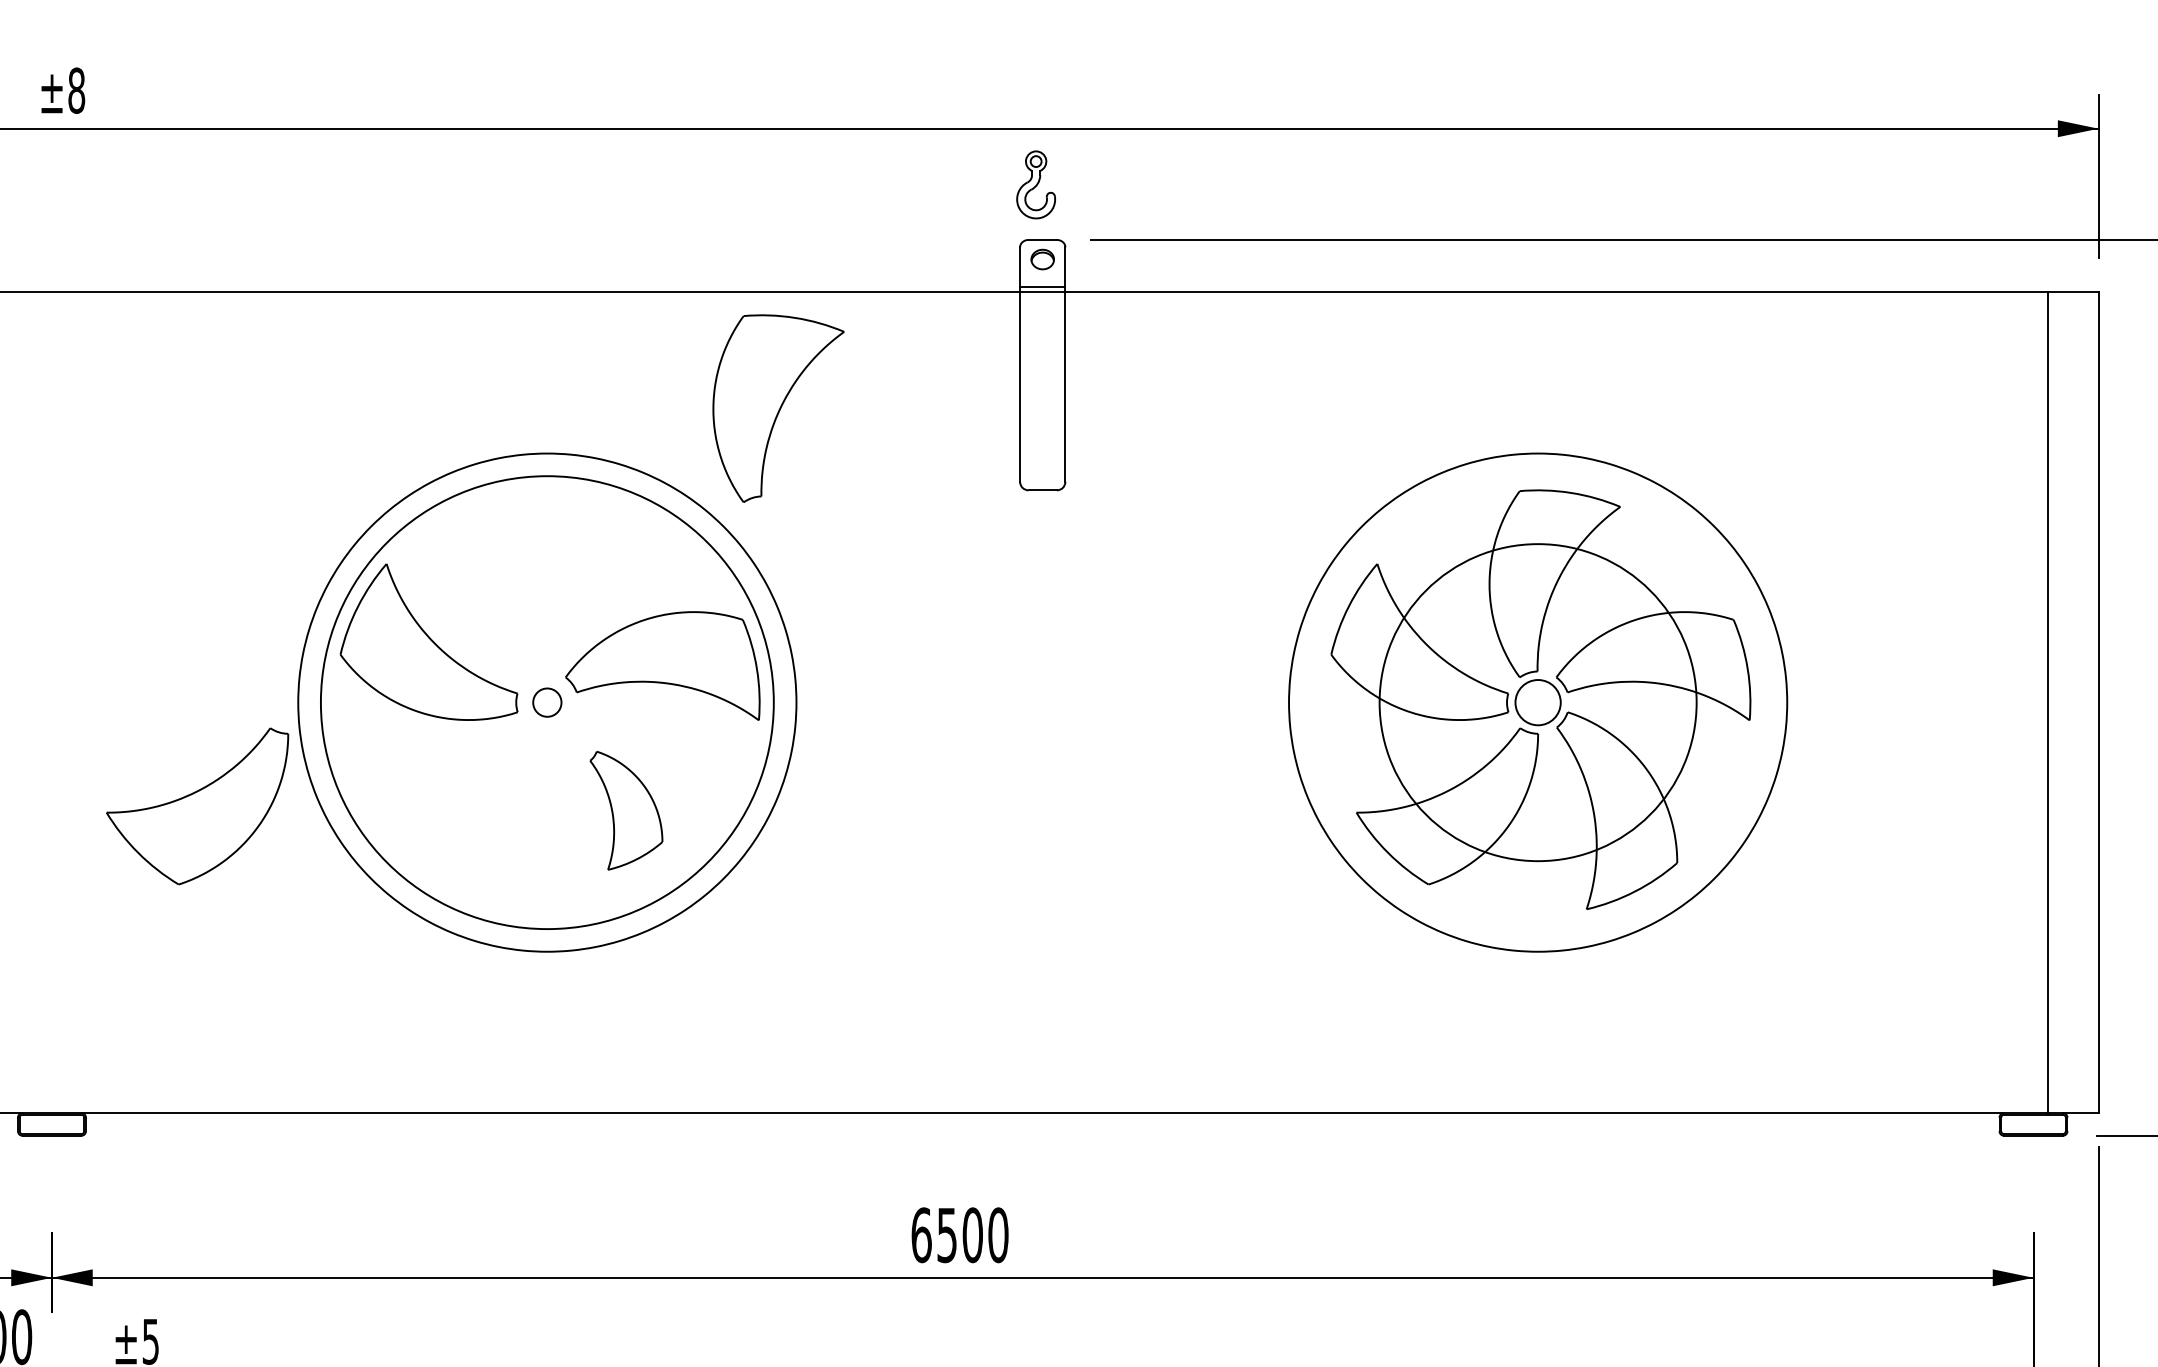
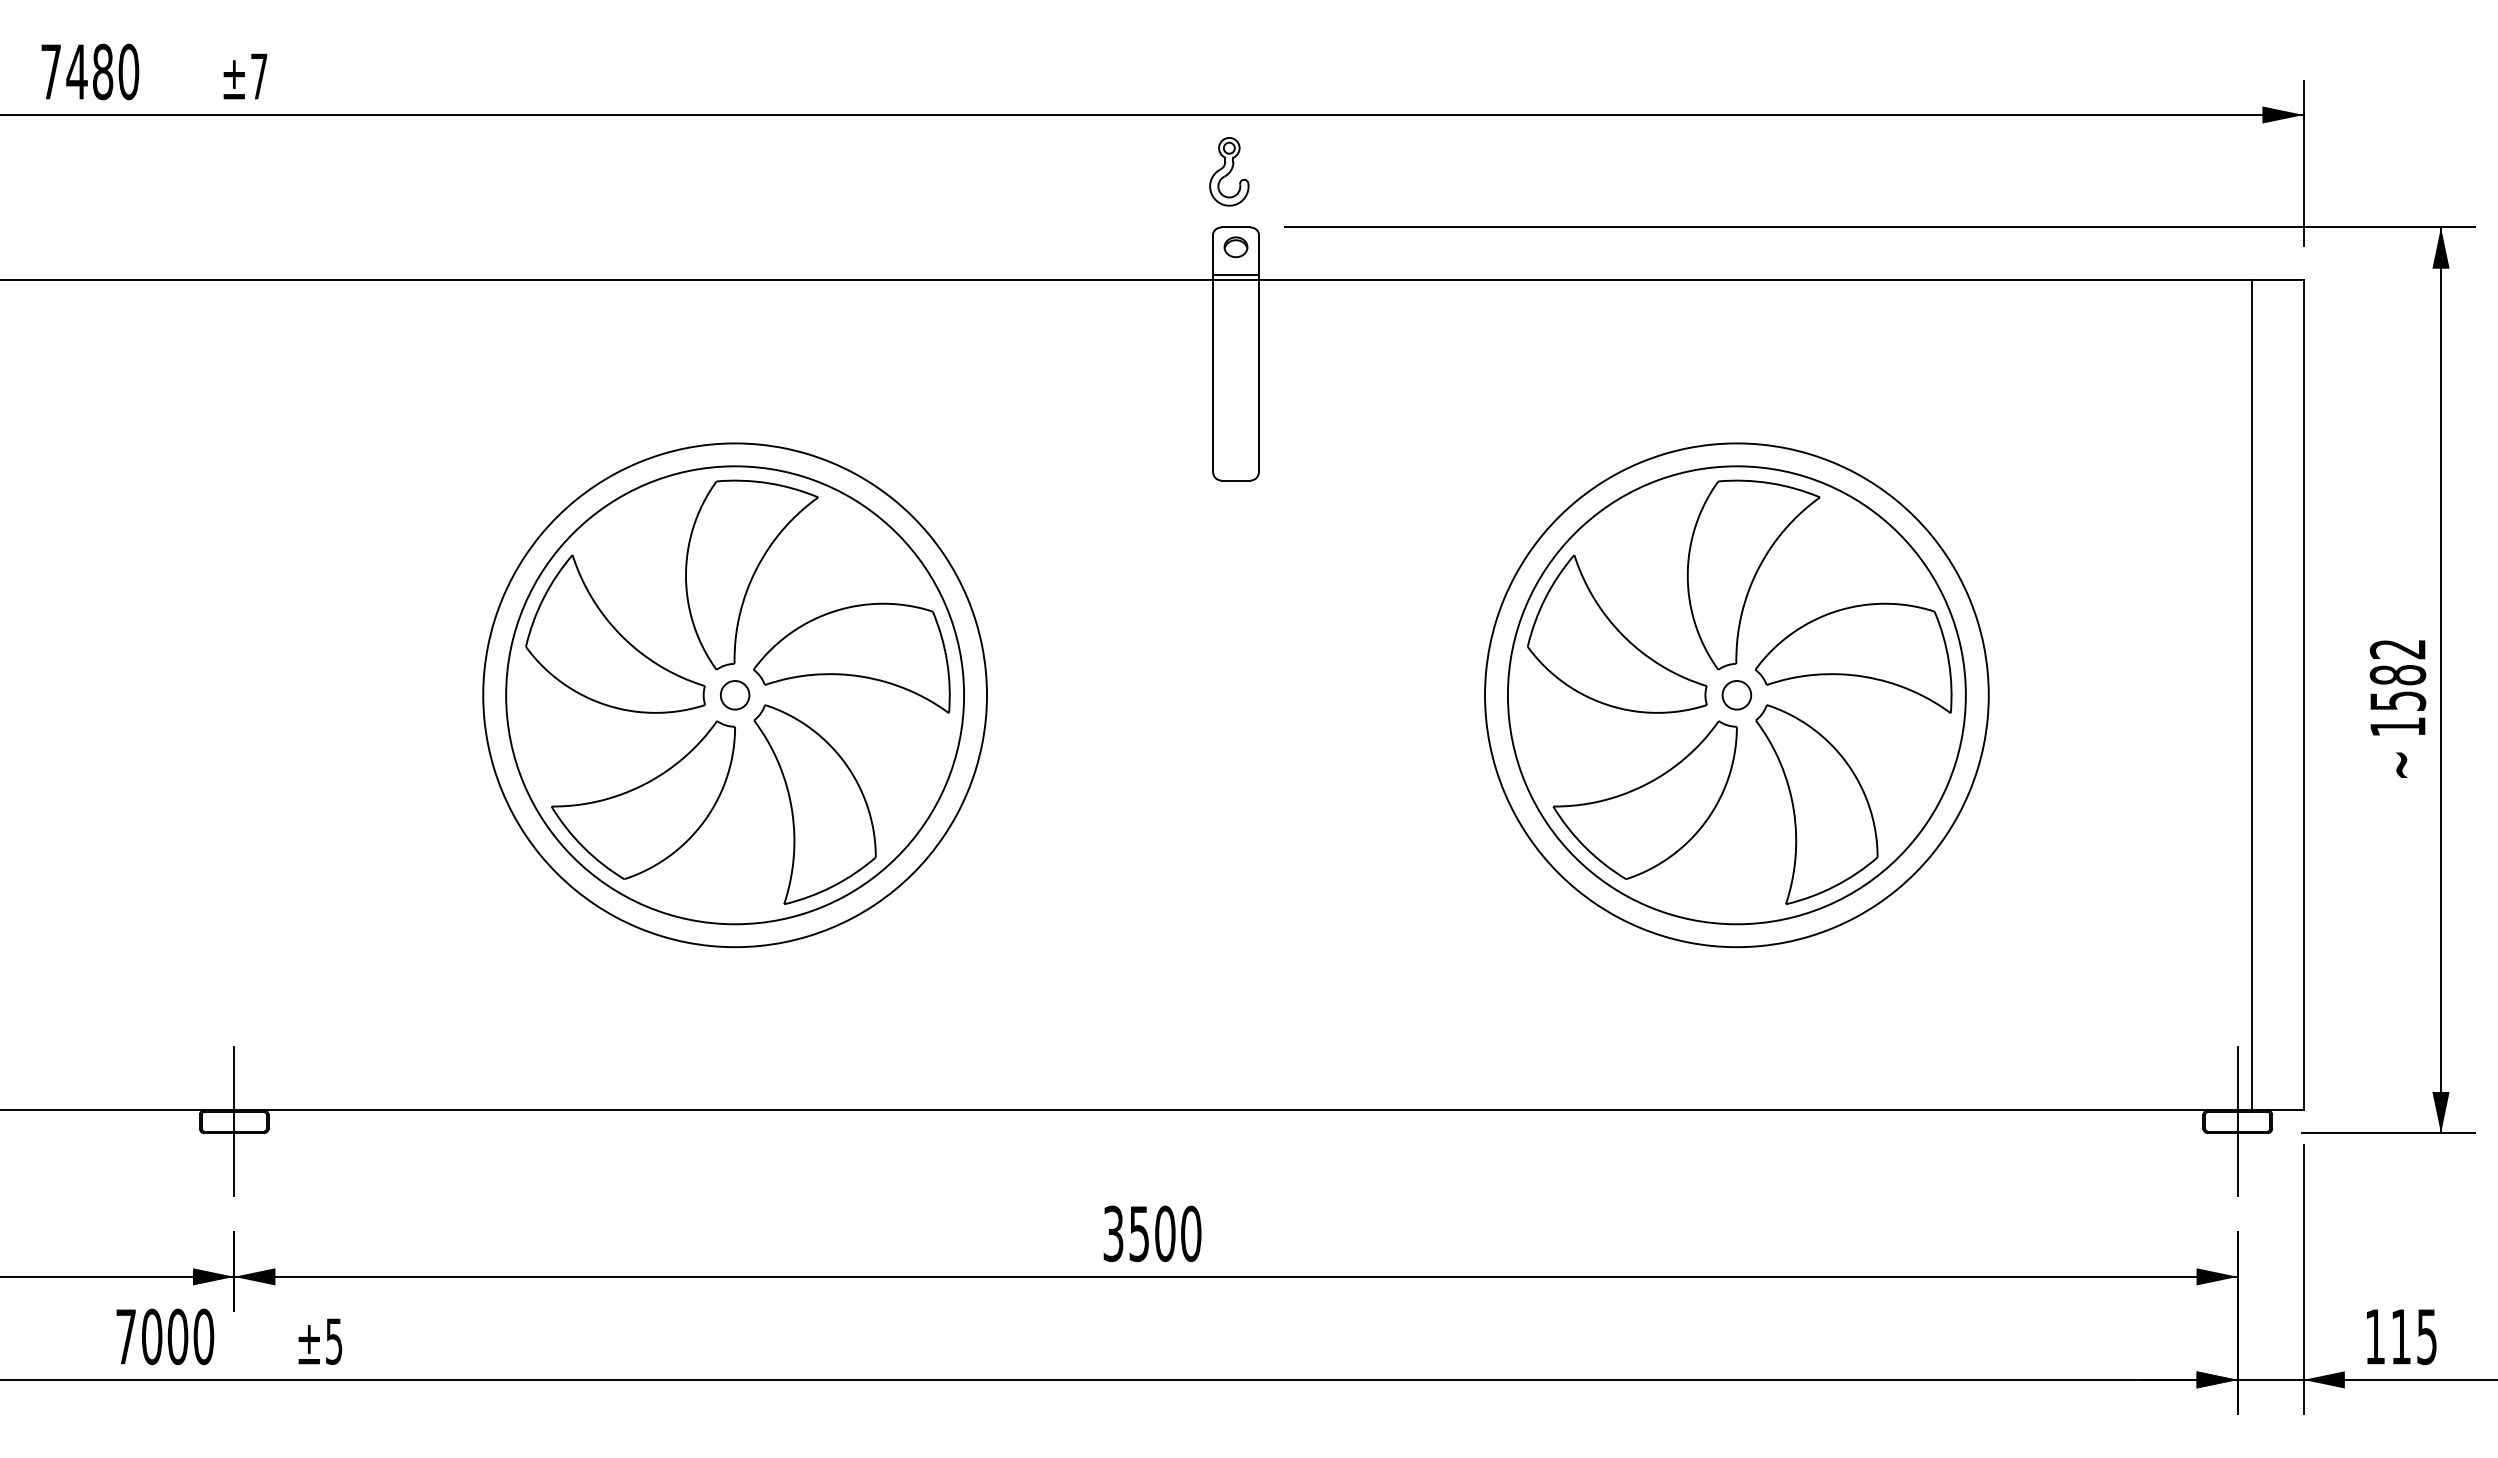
text: (75, 90) -> (258, 76), ±8 -> ±7
part: (778, 408) -> (751, 574), moved
circle: (1537, 702) -> (1736, 695), size x0.62
circle: (1537, 702) -> (1736, 695), size x1.43
part: (197, 805) -> (643, 799), moved
part: (625, 810) -> (814, 804), size x1.67
line: (52, 1124) -> (234, 1121), added
line: (2033, 1124) -> (2237, 1121), added
text: (921, 1234) -> (1113, 1233), 6500 -> 3500

